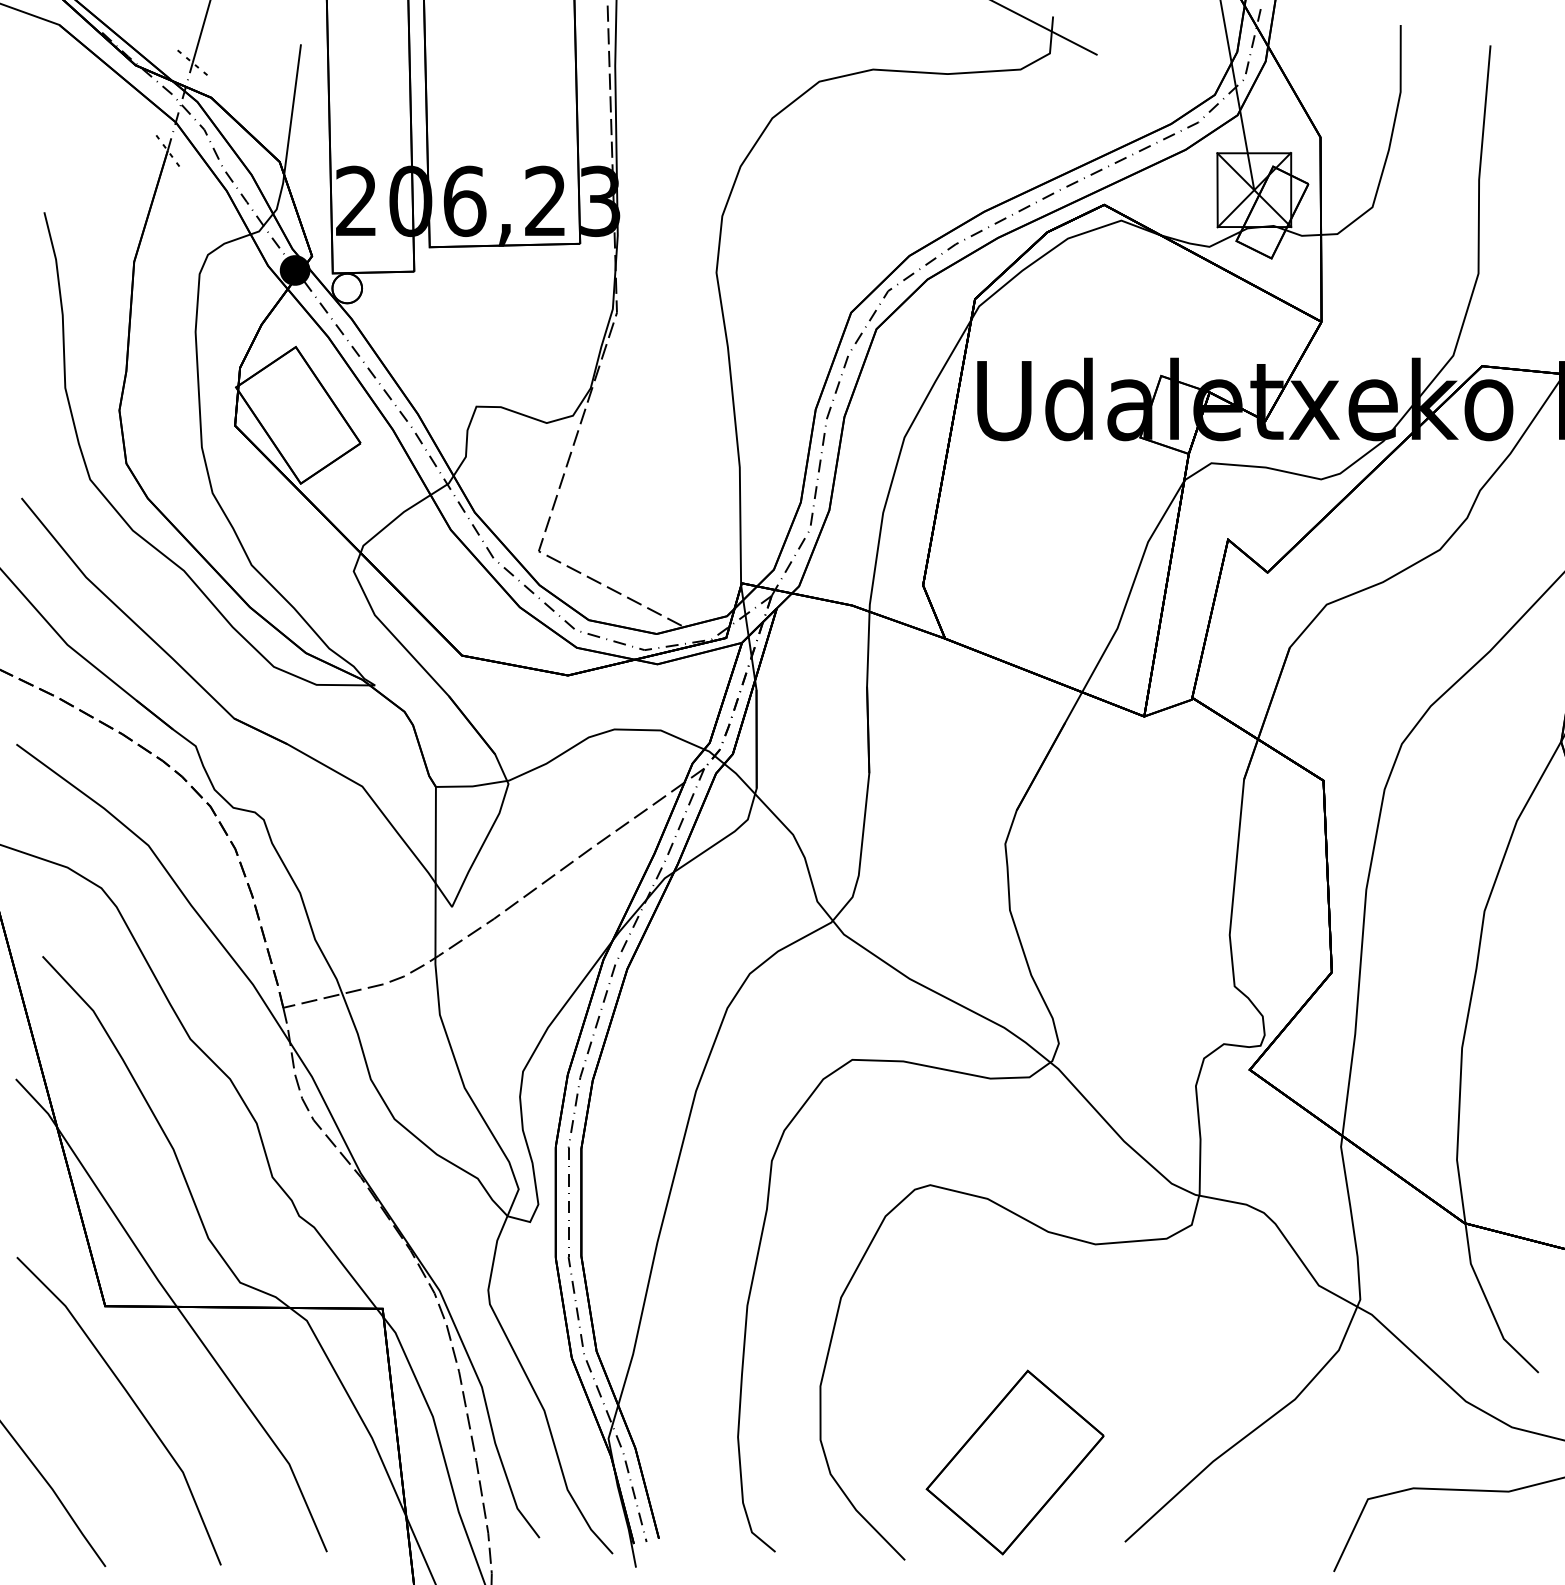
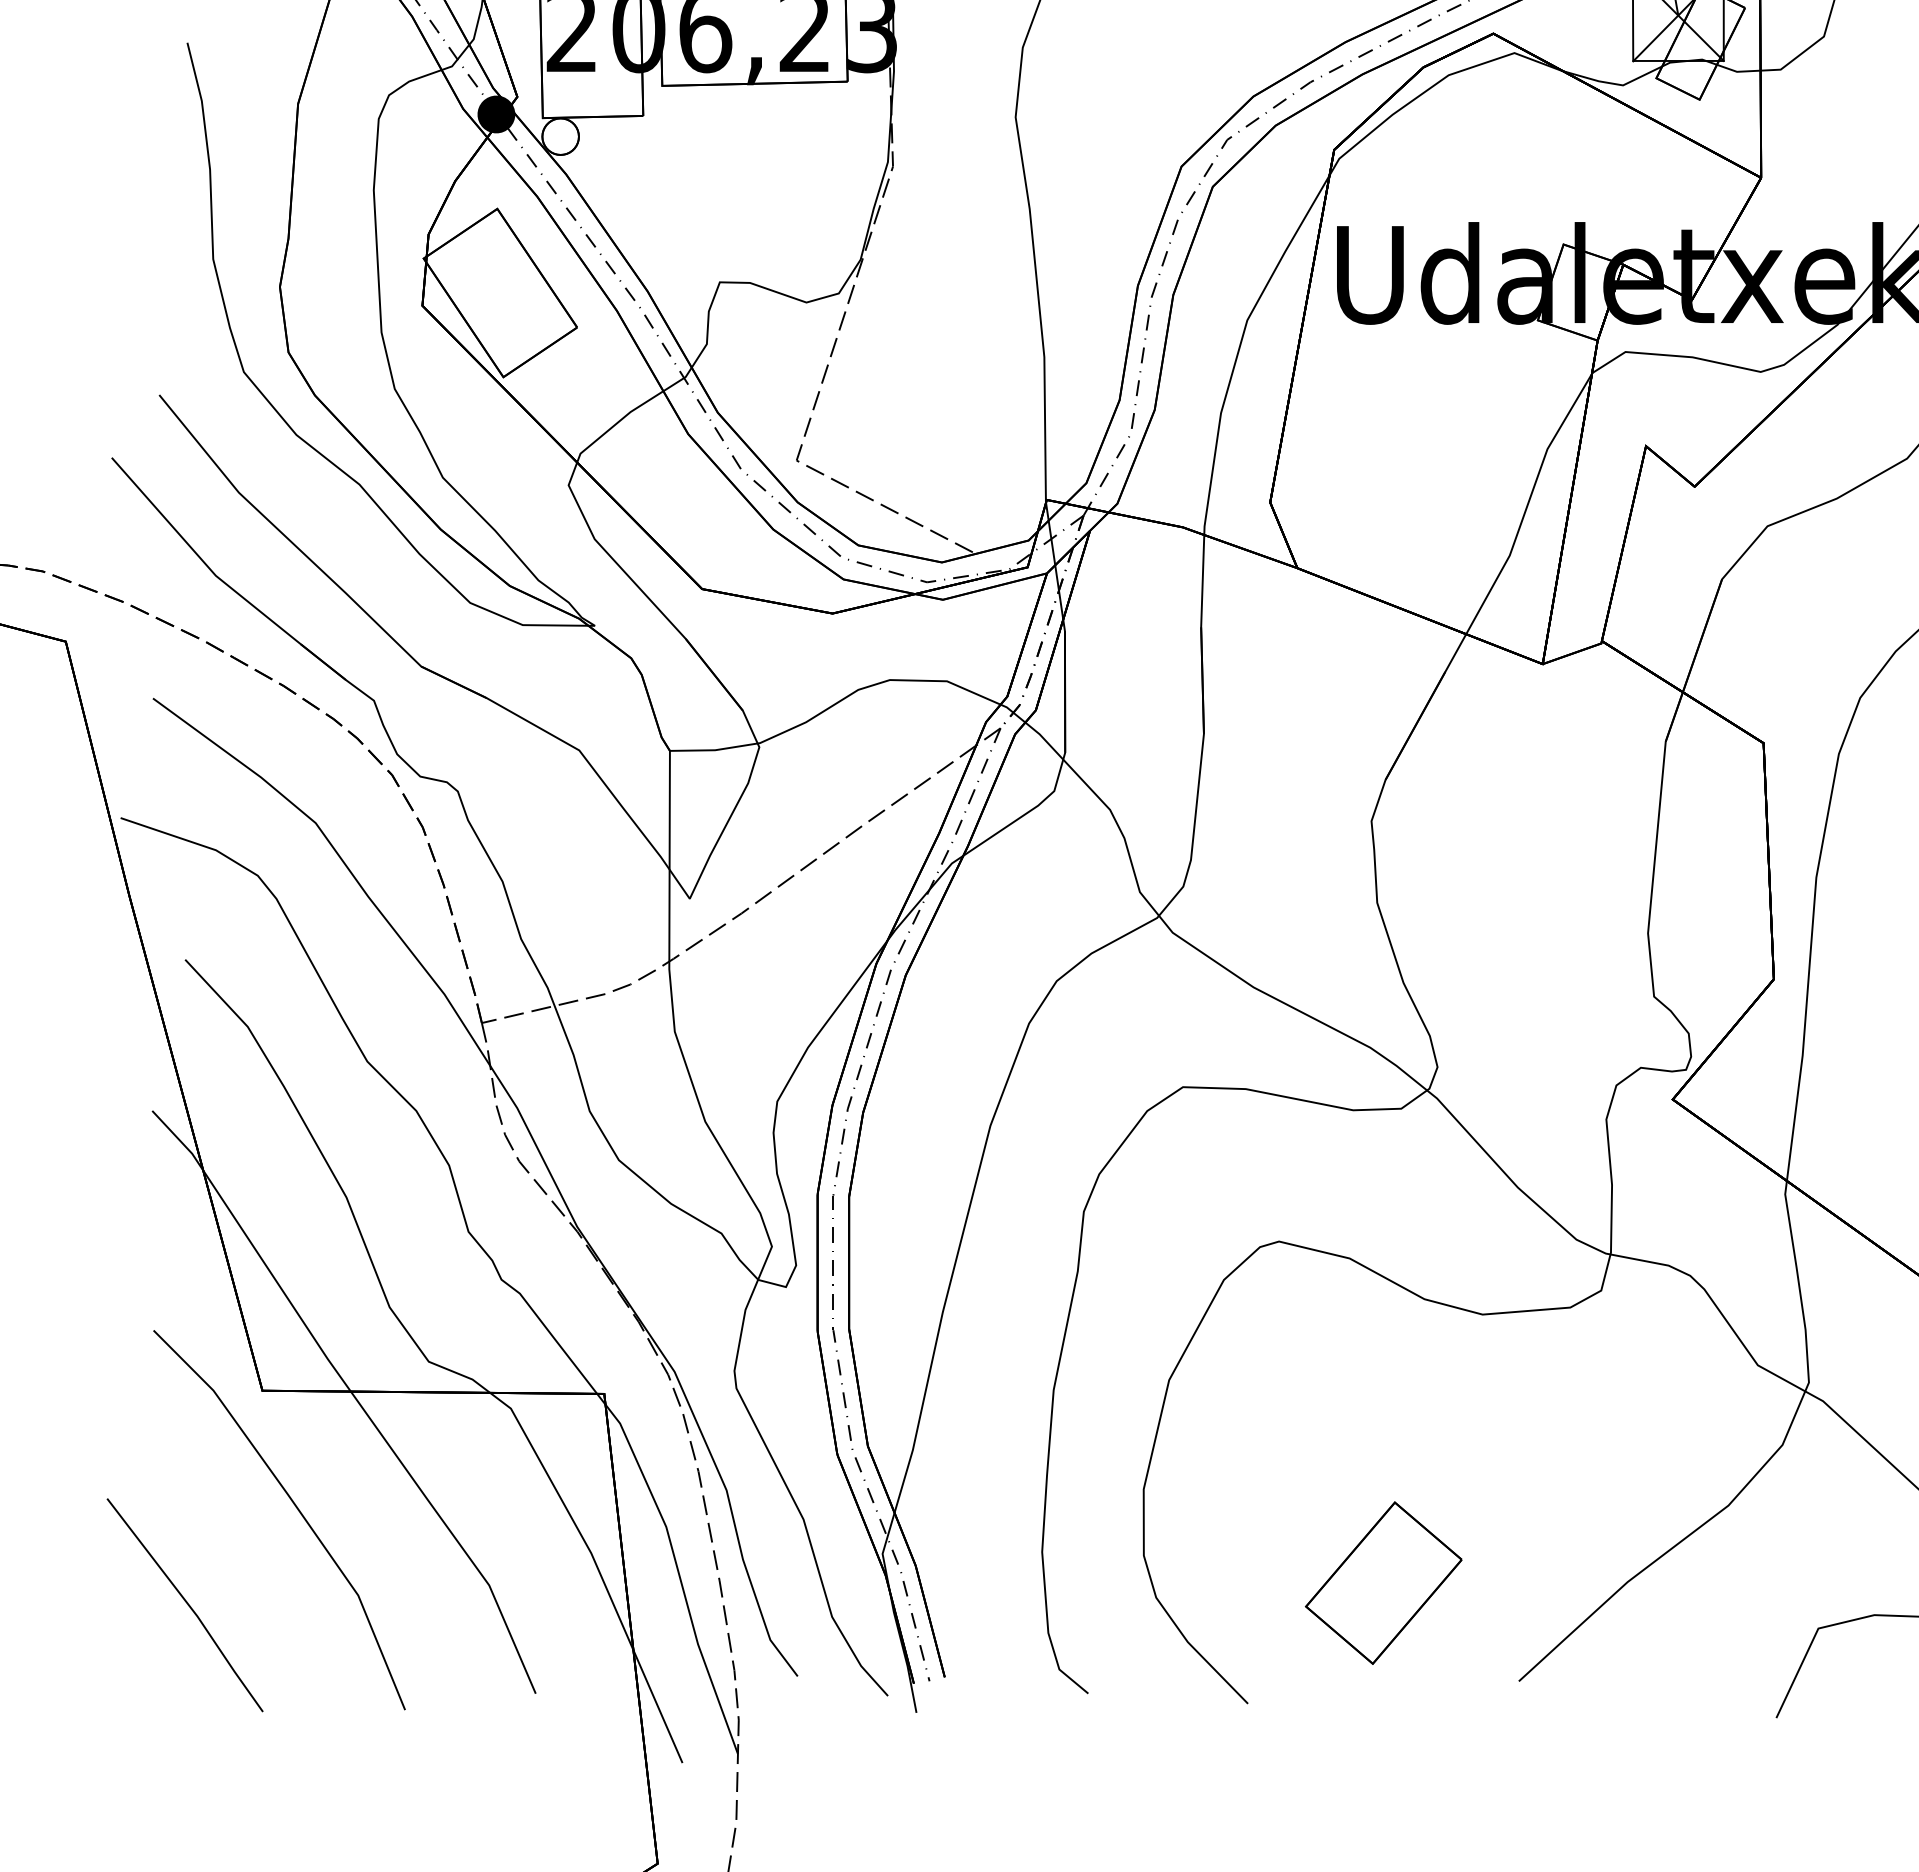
part: (1015, 1461) -> (1384, 1582), size x0.71

